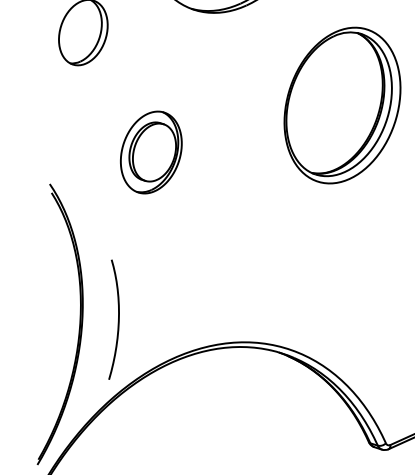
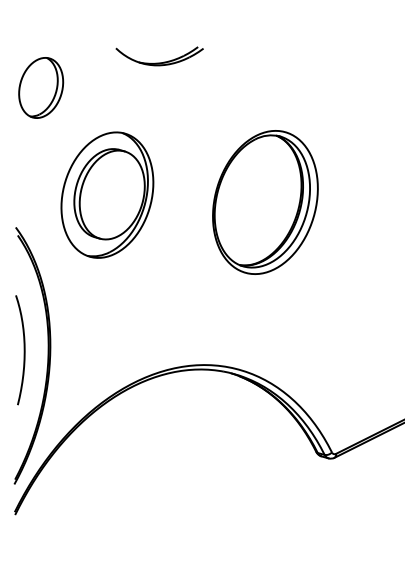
part: (342, 105) -> (265, 202), moved
part: (151, 151) -> (107, 194), size x1.67
curve: (117, 320) -> (23, 350), moved

